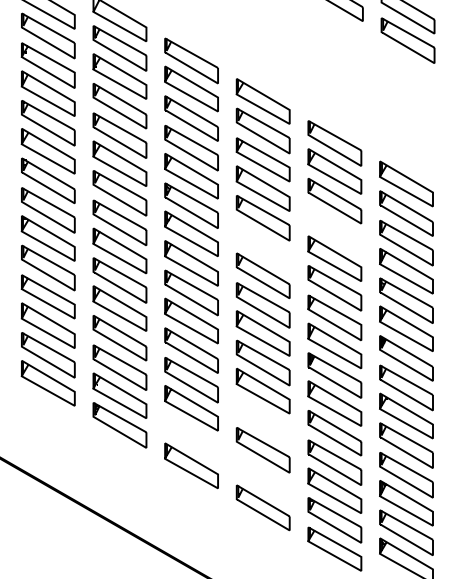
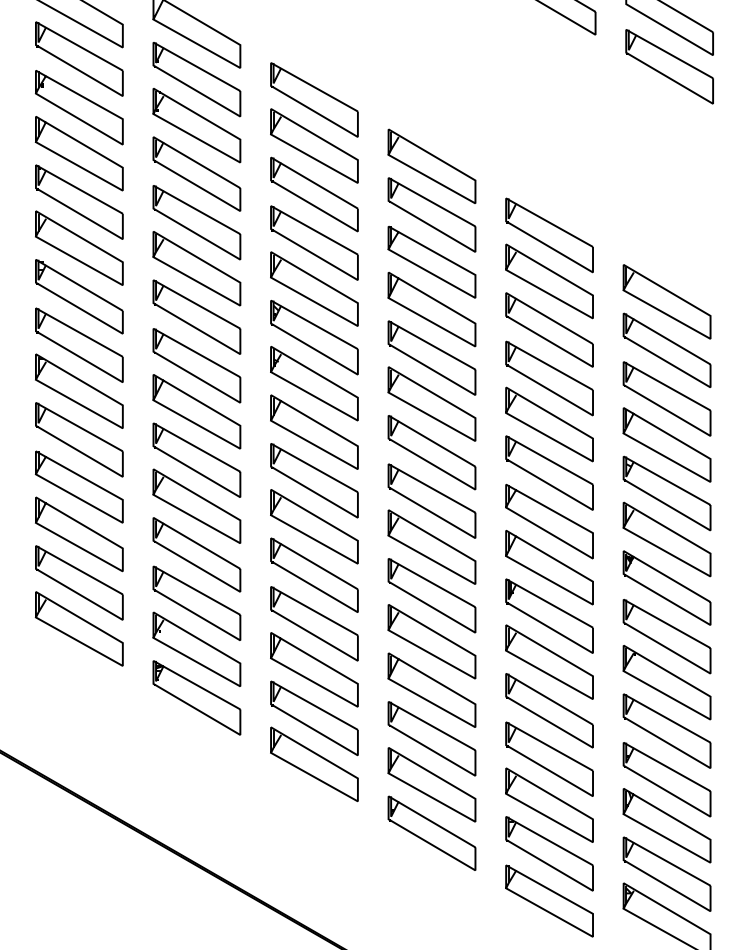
part: (334, 230) -> (548, 378), added
part: (262, 246) -> (430, 404), added
part: (262, 420) -> (430, 689), added
part: (191, 437) -> (314, 717), added
part: (262, 478) -> (430, 785), added

